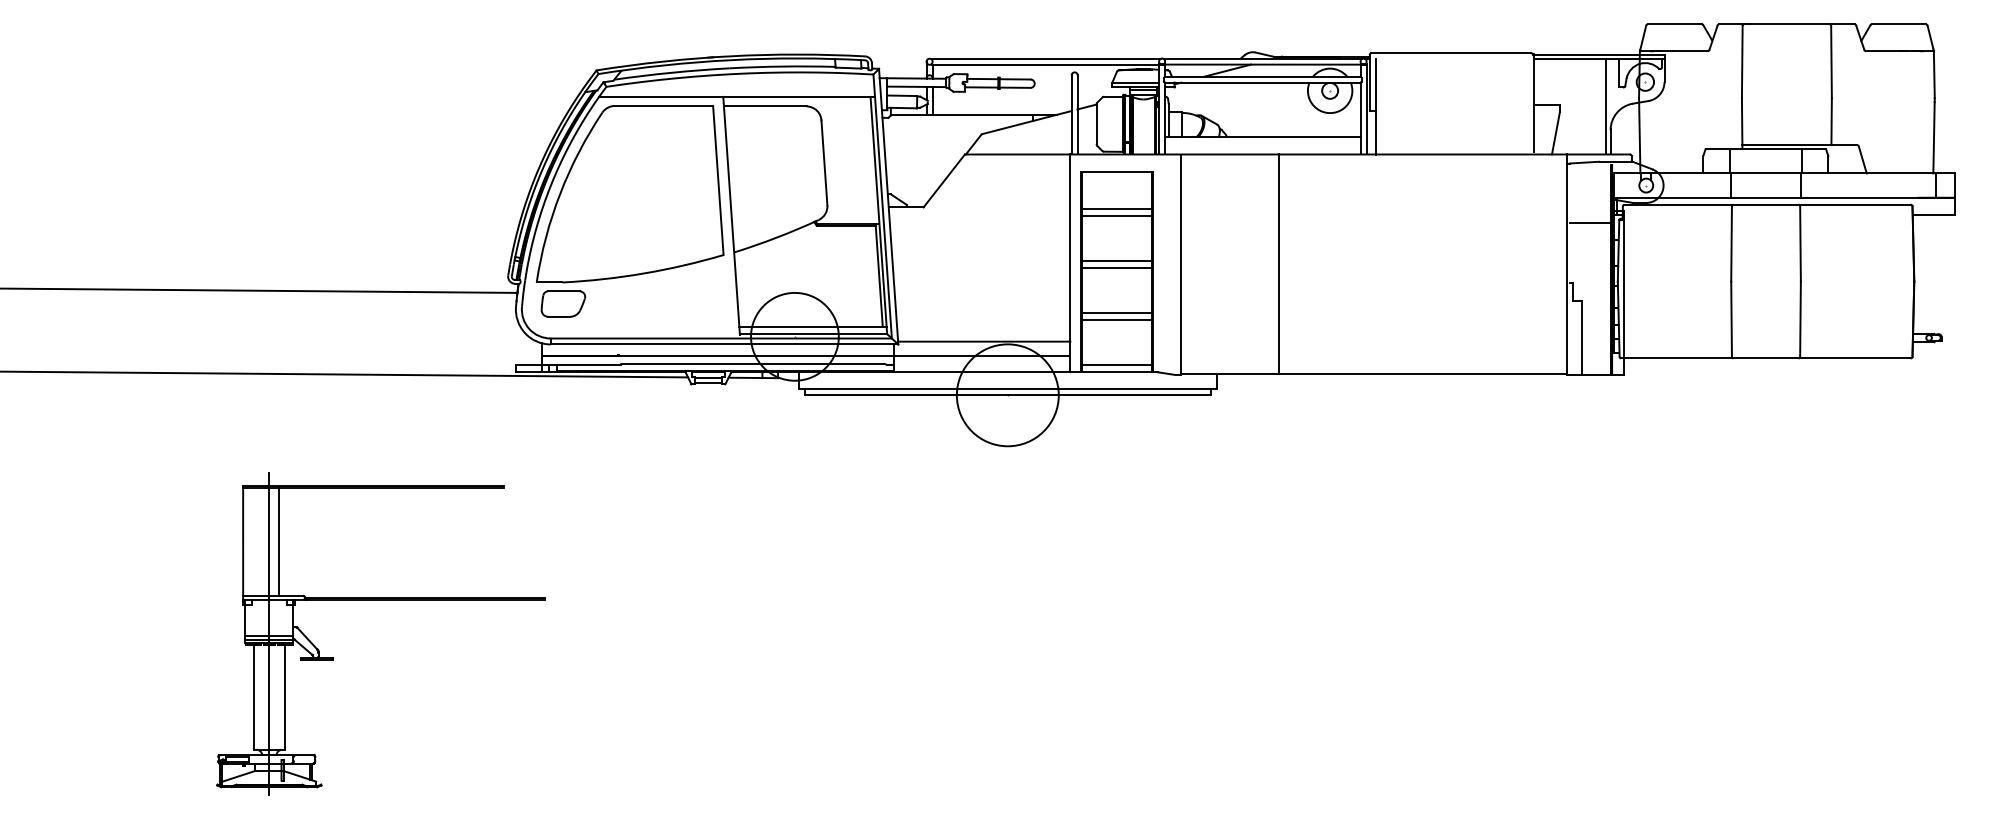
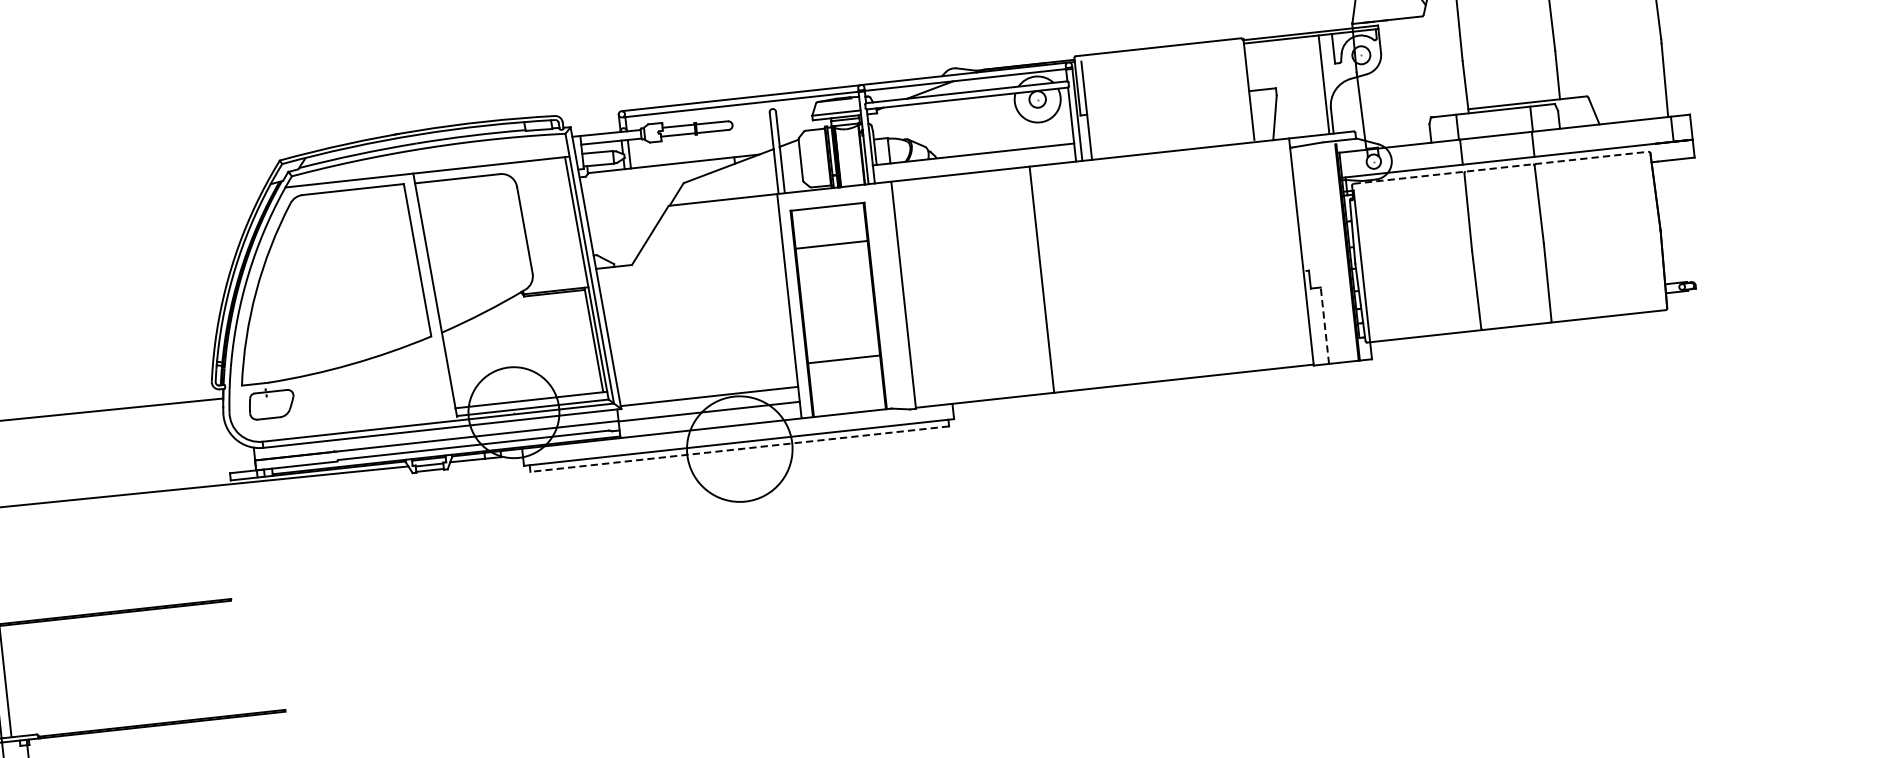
line: (1768, 204) -> (1501, 167), solid -> dashed
line: (1117, 215) -> (832, 251), removed
line: (1589, 222) -> (1319, 206), removed
line: (1117, 261) -> (837, 299), removed
line: (1279, 264) -> (1042, 279), moved
line: (1117, 267) -> (838, 305), removed
line: (1117, 313) -> (843, 352), removed
line: (1582, 337) -> (1325, 325), solid -> dashed
line: (1117, 365) -> (849, 406), removed
line: (1007, 395) -> (739, 449), solid -> dashed

